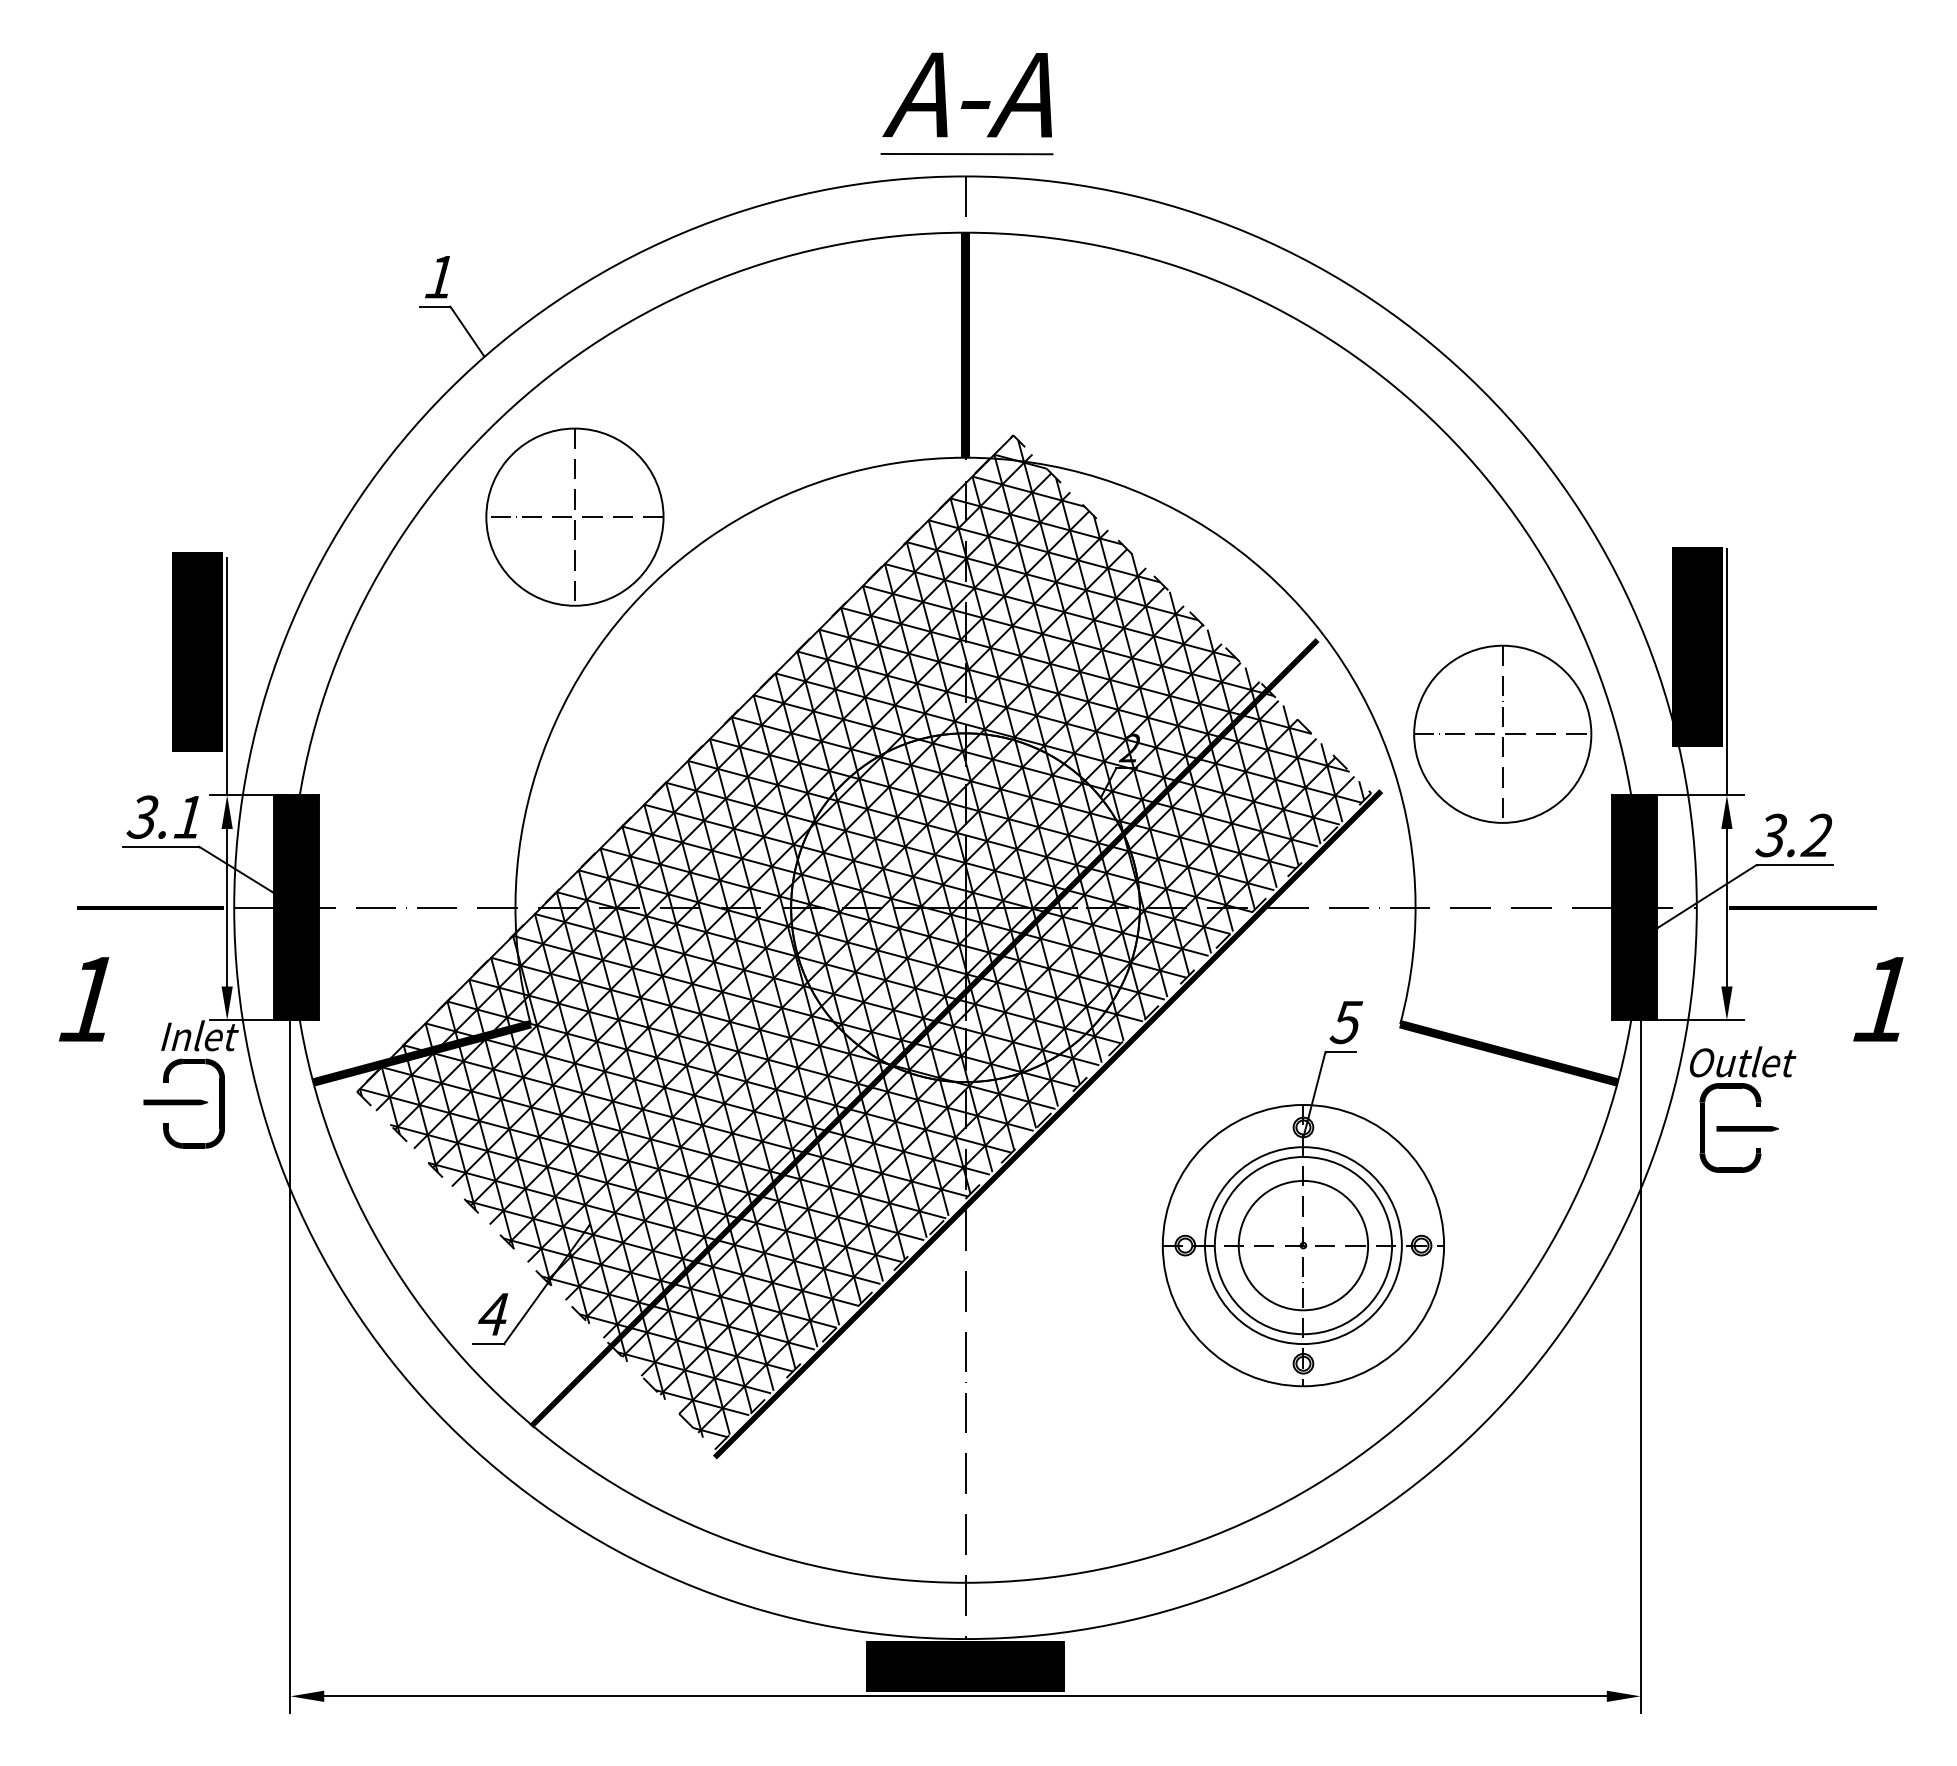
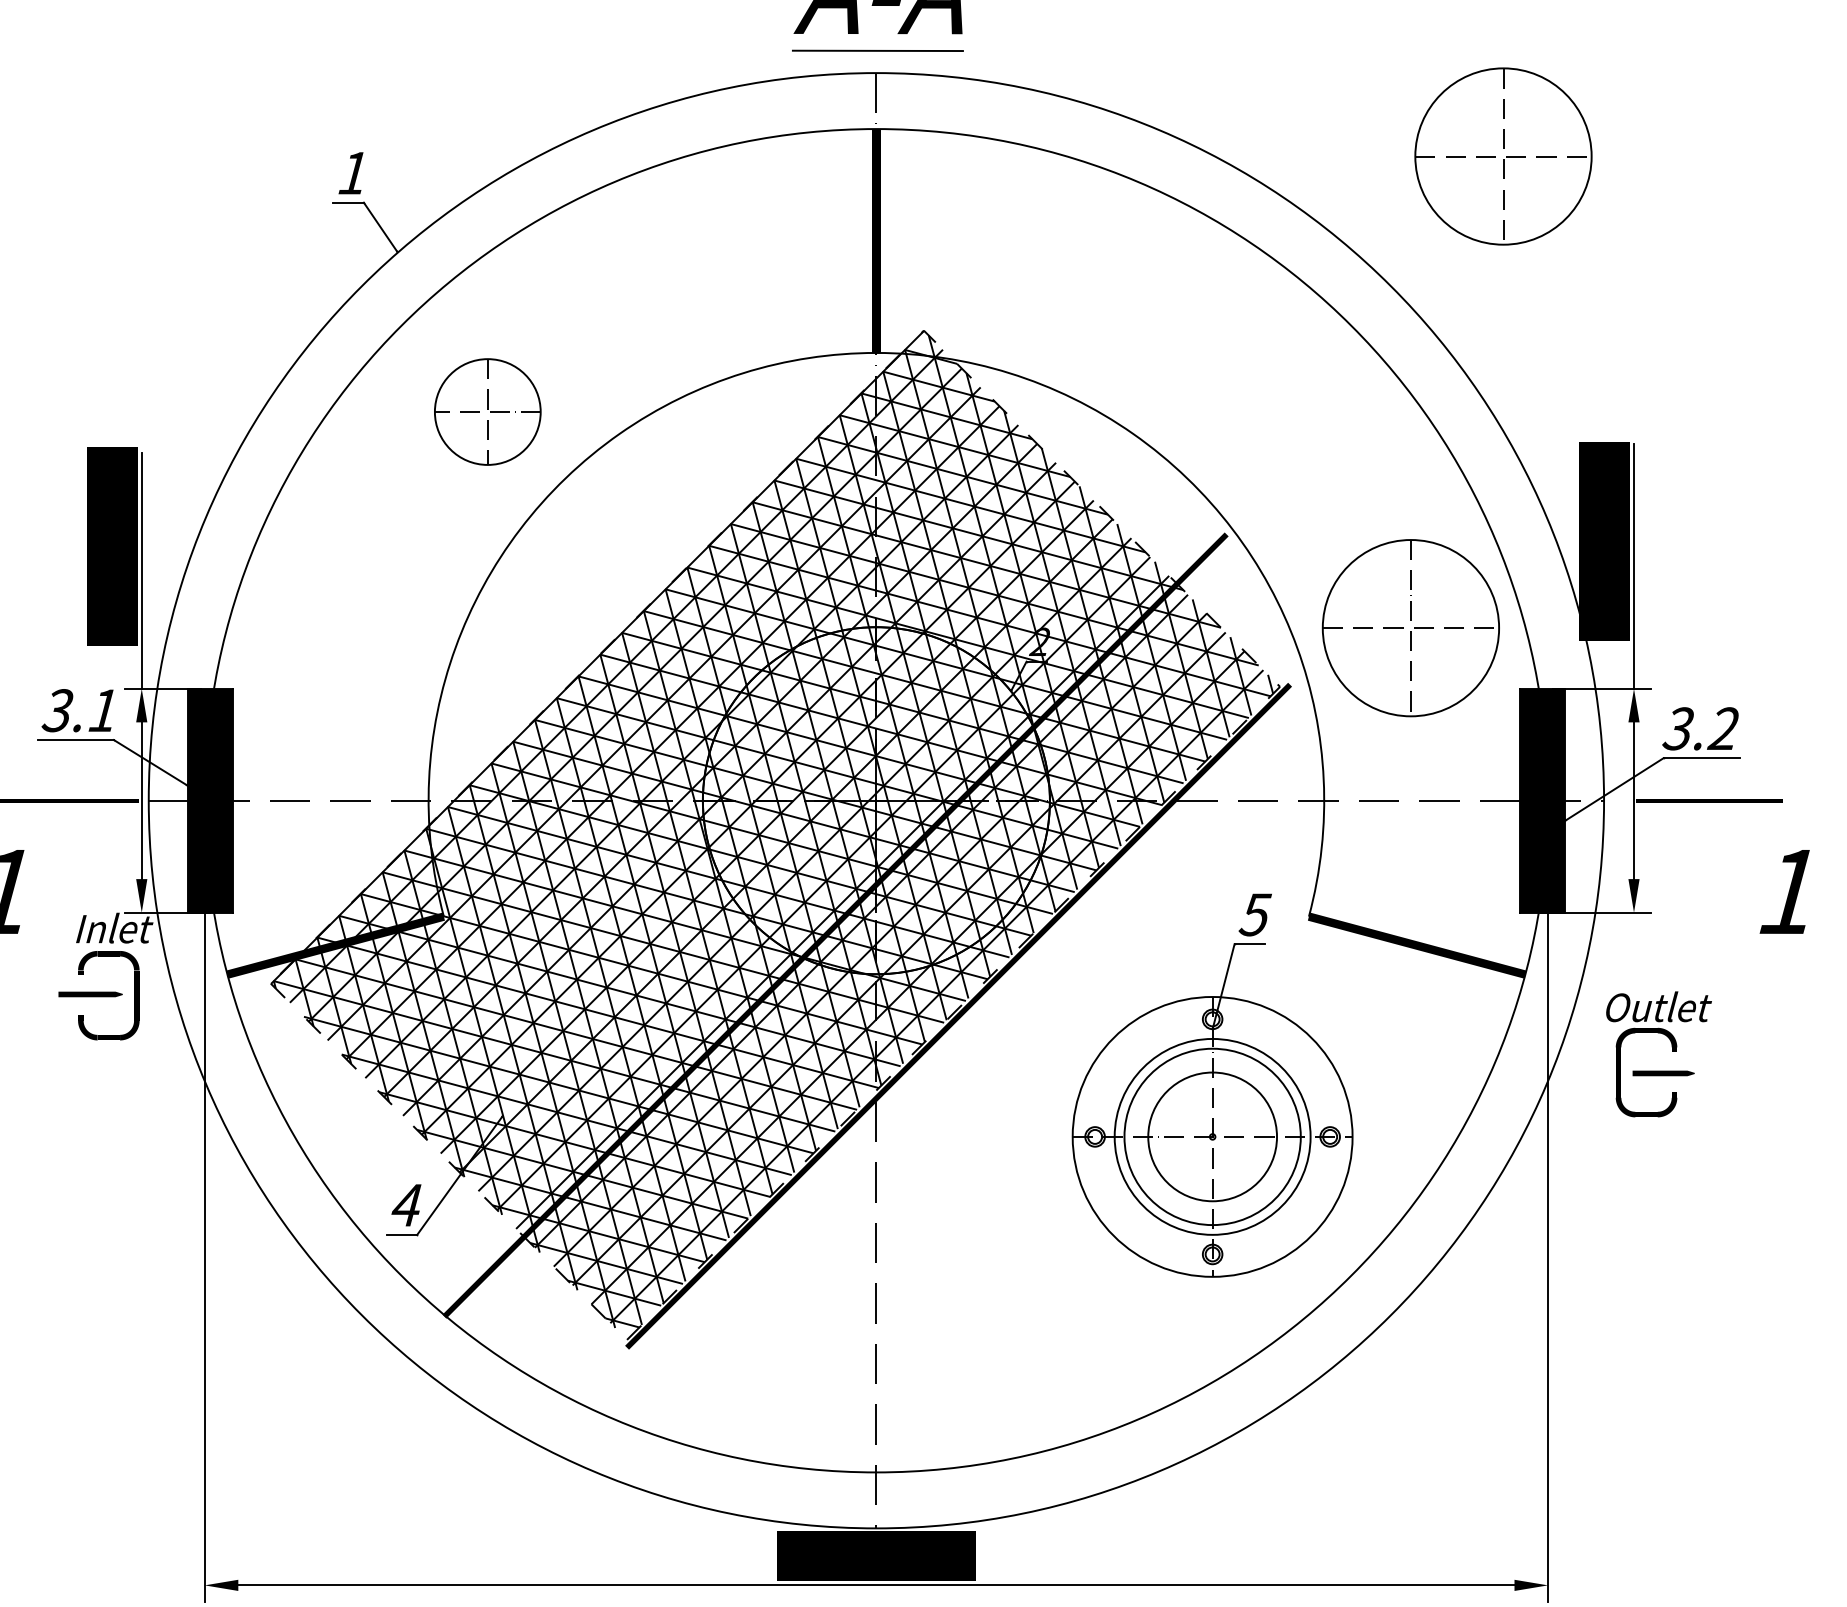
part: (1595, 259) -> (1503, 155), added
part: (574, 516) -> (487, 411), size x0.6
text: (1743, 1109) -> (1659, 1054), moved

